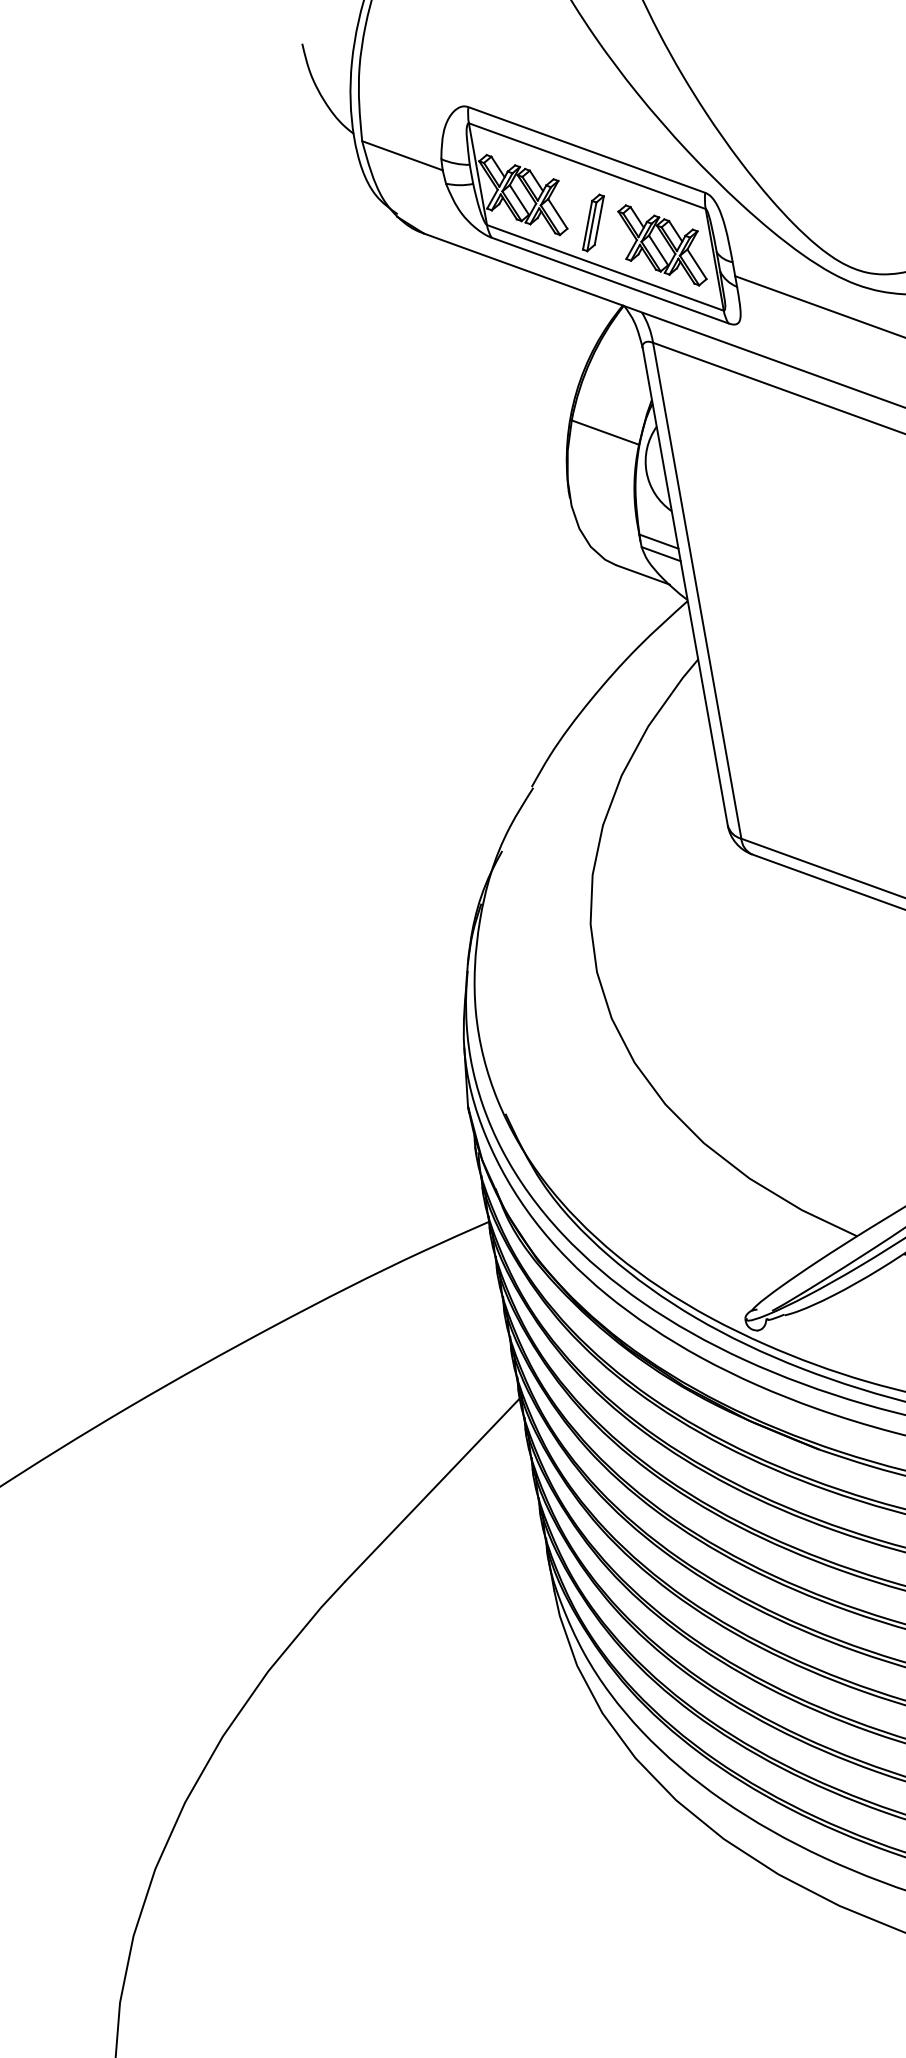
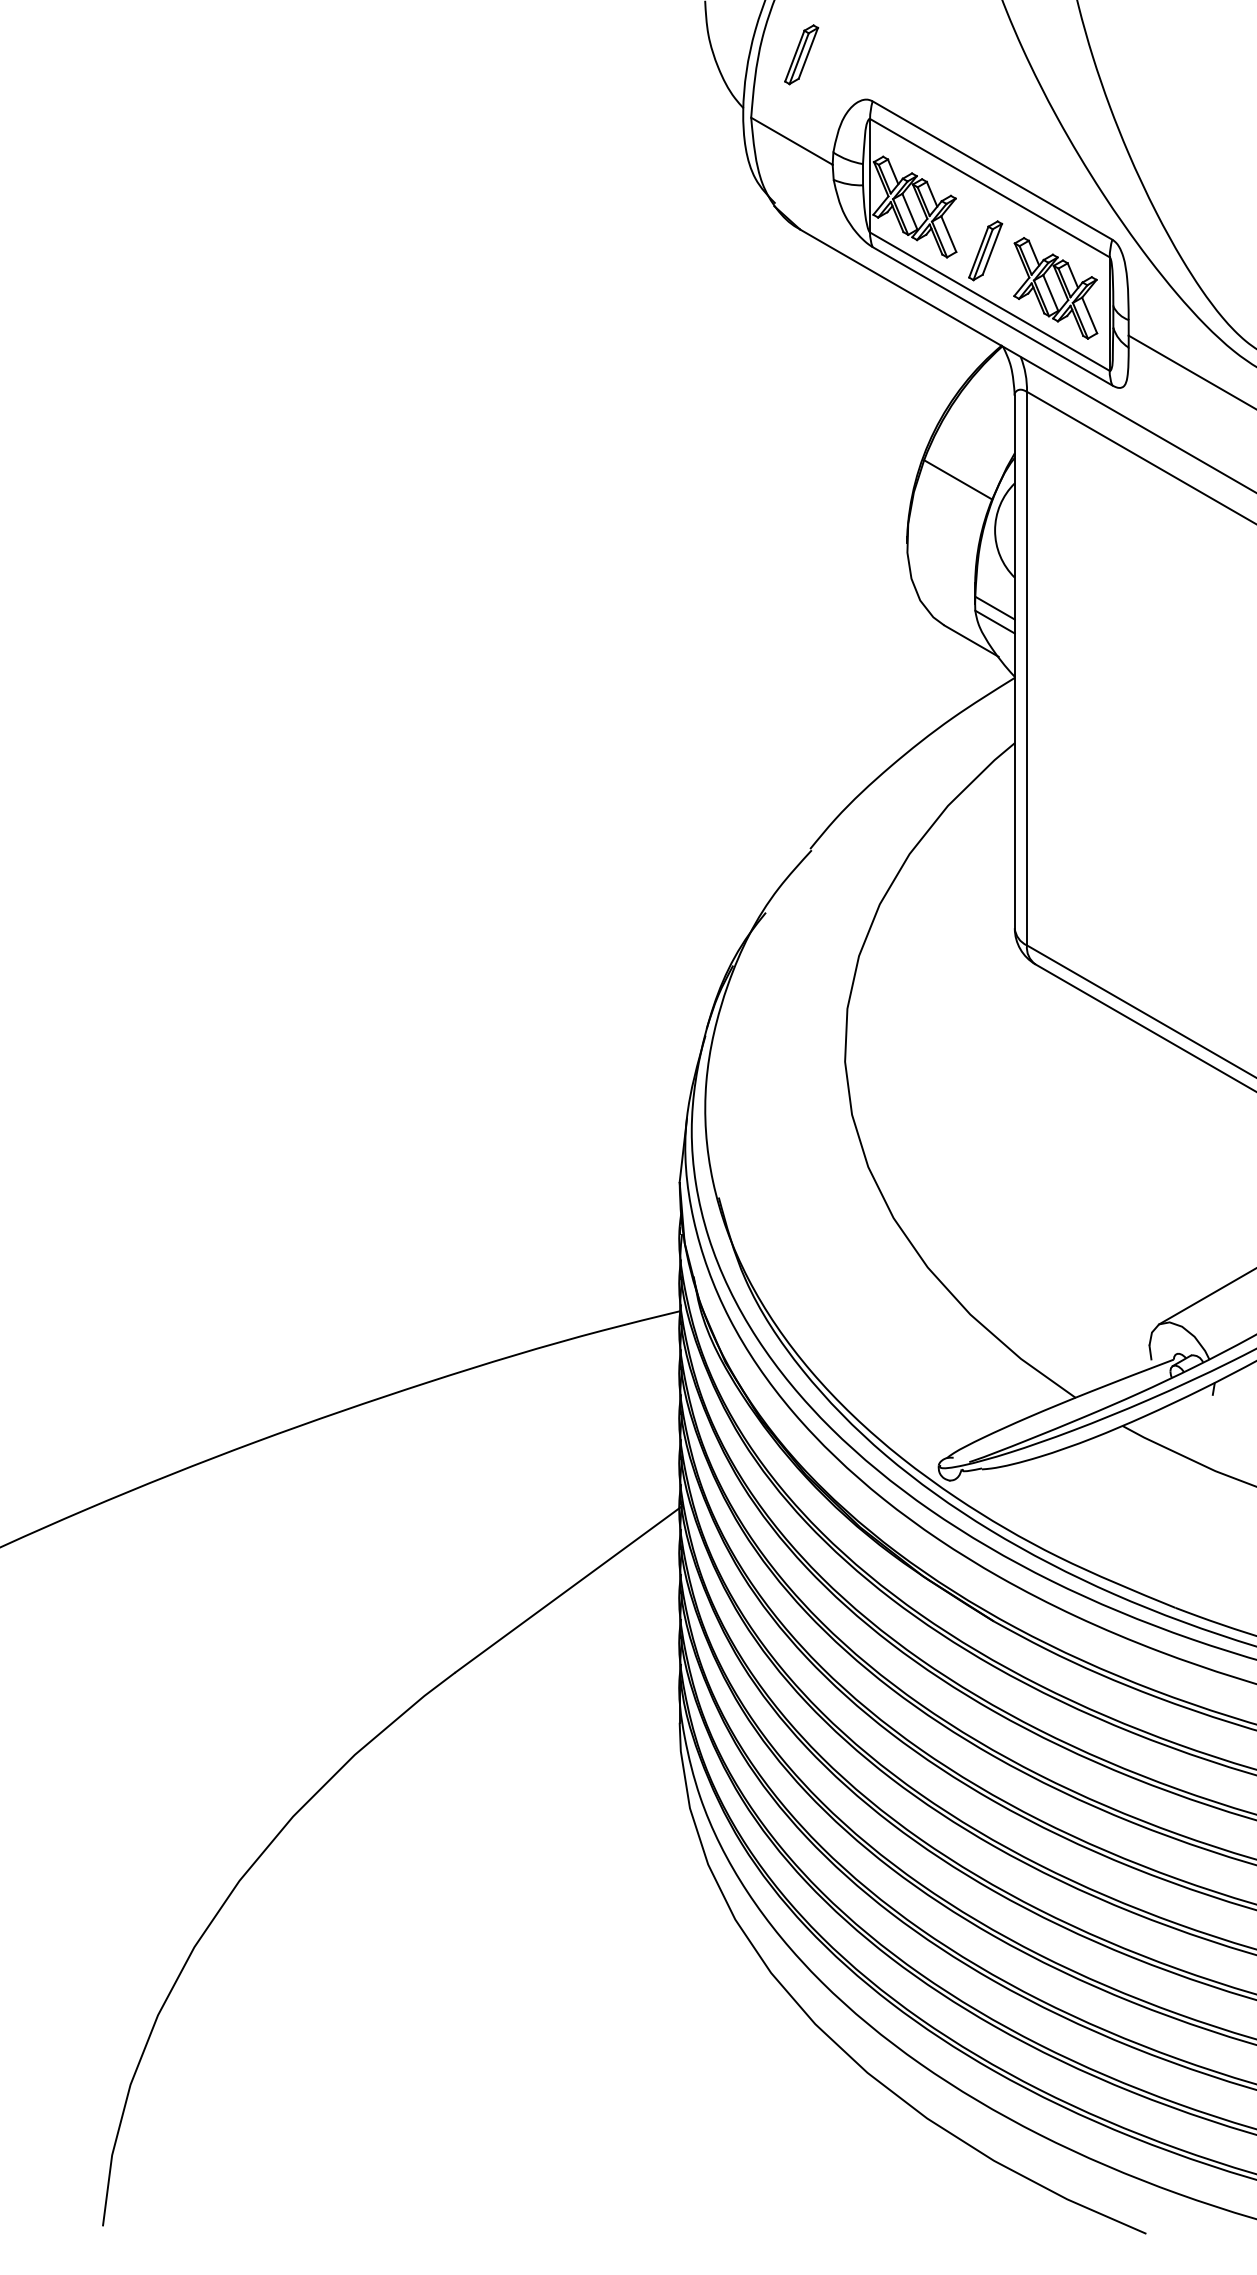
part: (397, 76) -> (801, 54), added

